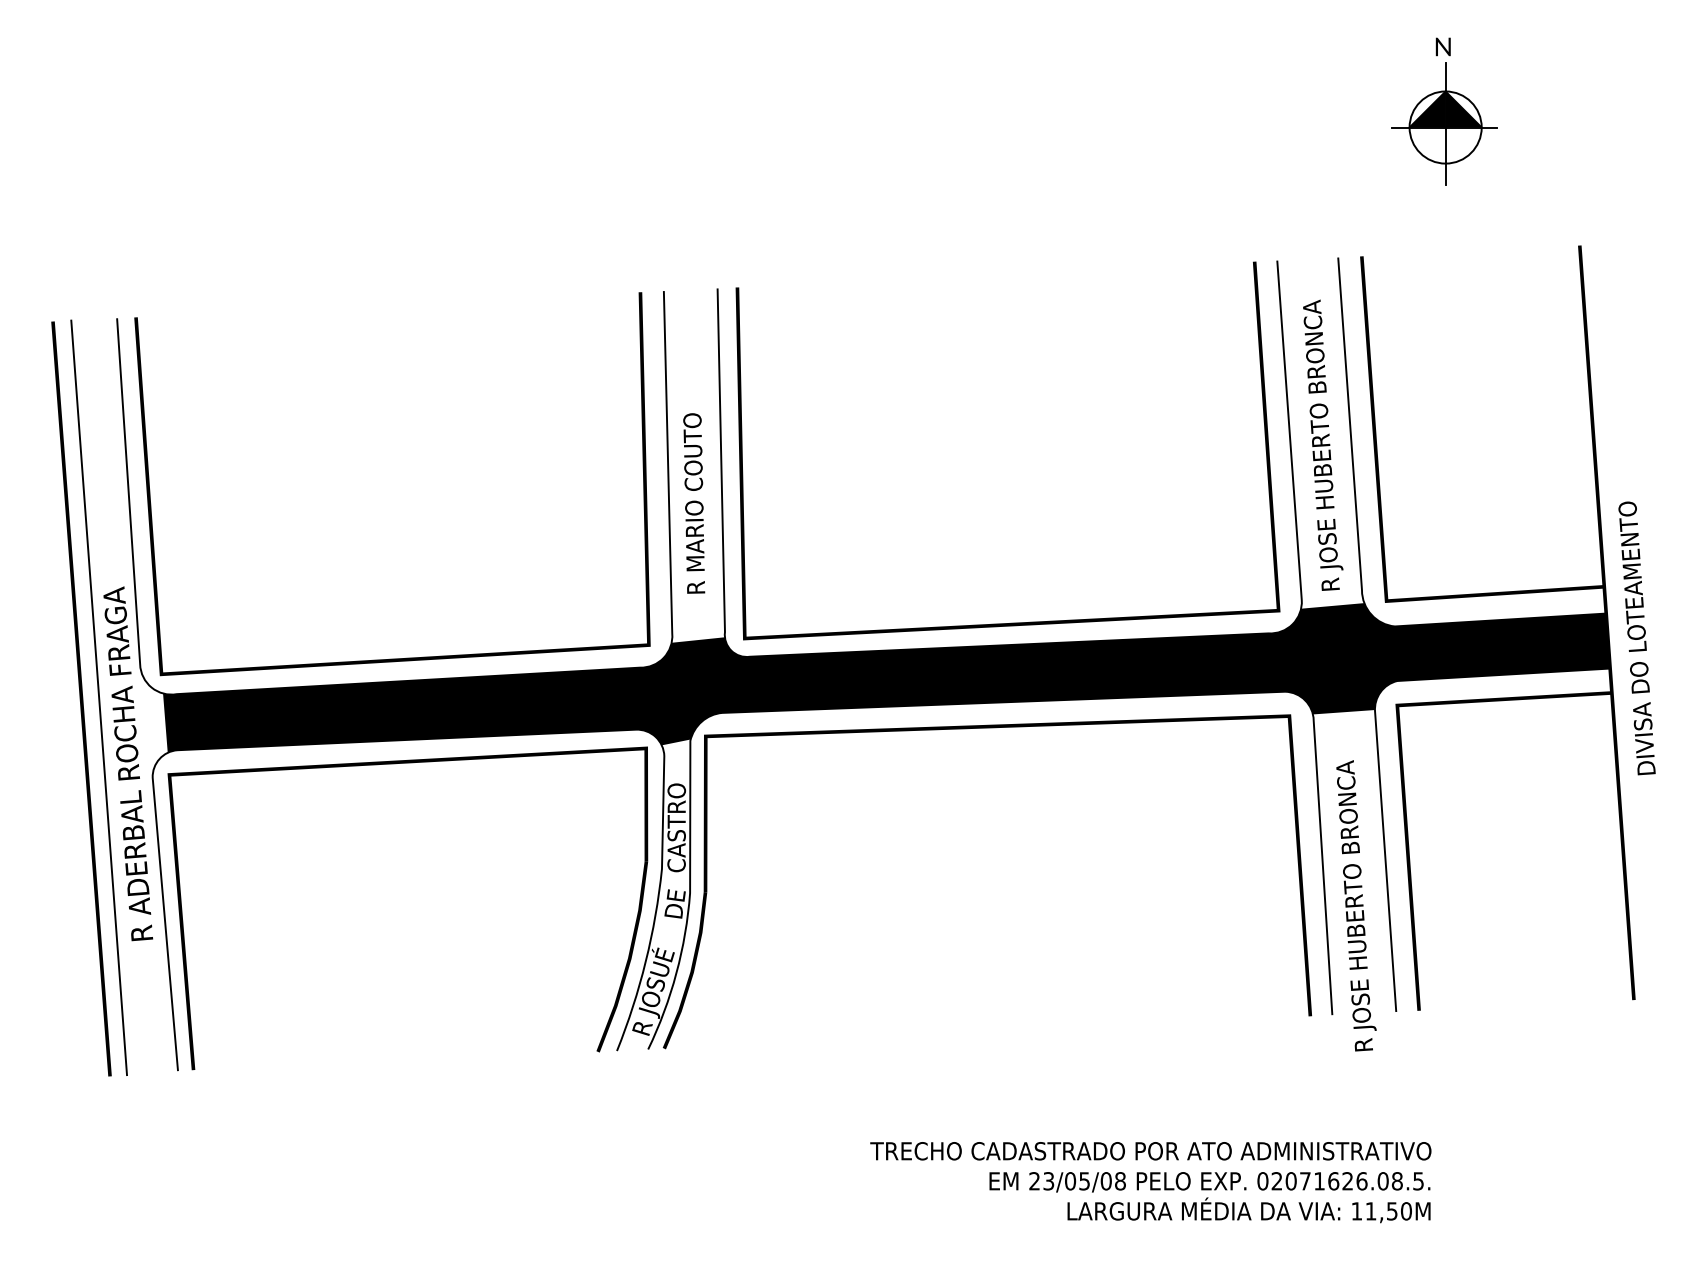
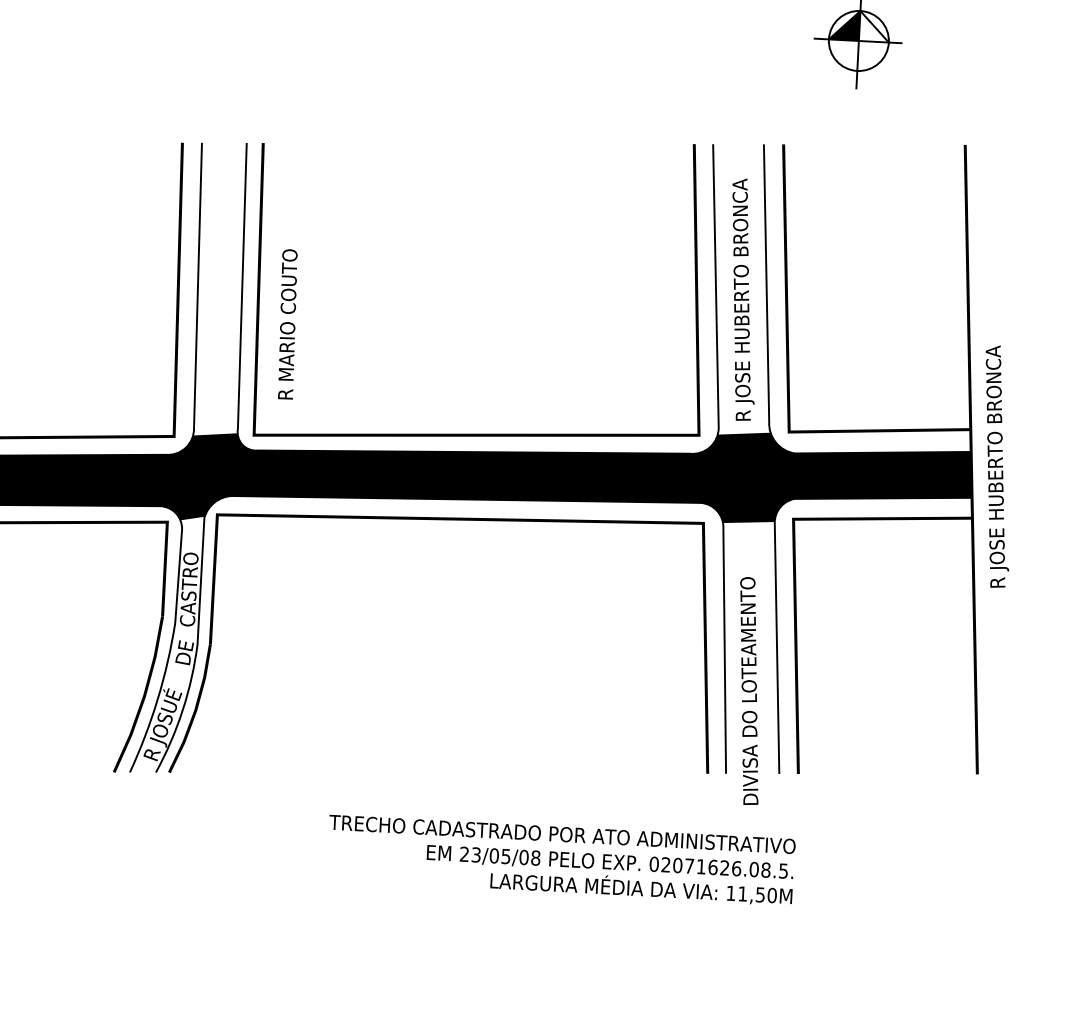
fill: (1463, 109) -> (874, 26), removed
text: (694, 503) -> (288, 324), moved
text: (1638, 628) -> (997, 465), DIVISA DO LOTEAMENTO -> R JOSE HUBERTO BRONCA
text: (1356, 904) -> (750, 682), R JOSE HUBERTO BRONCA -> DIVISA DO LOTEAMENTO
text: (1150, 1182) -> (560, 860), moved

